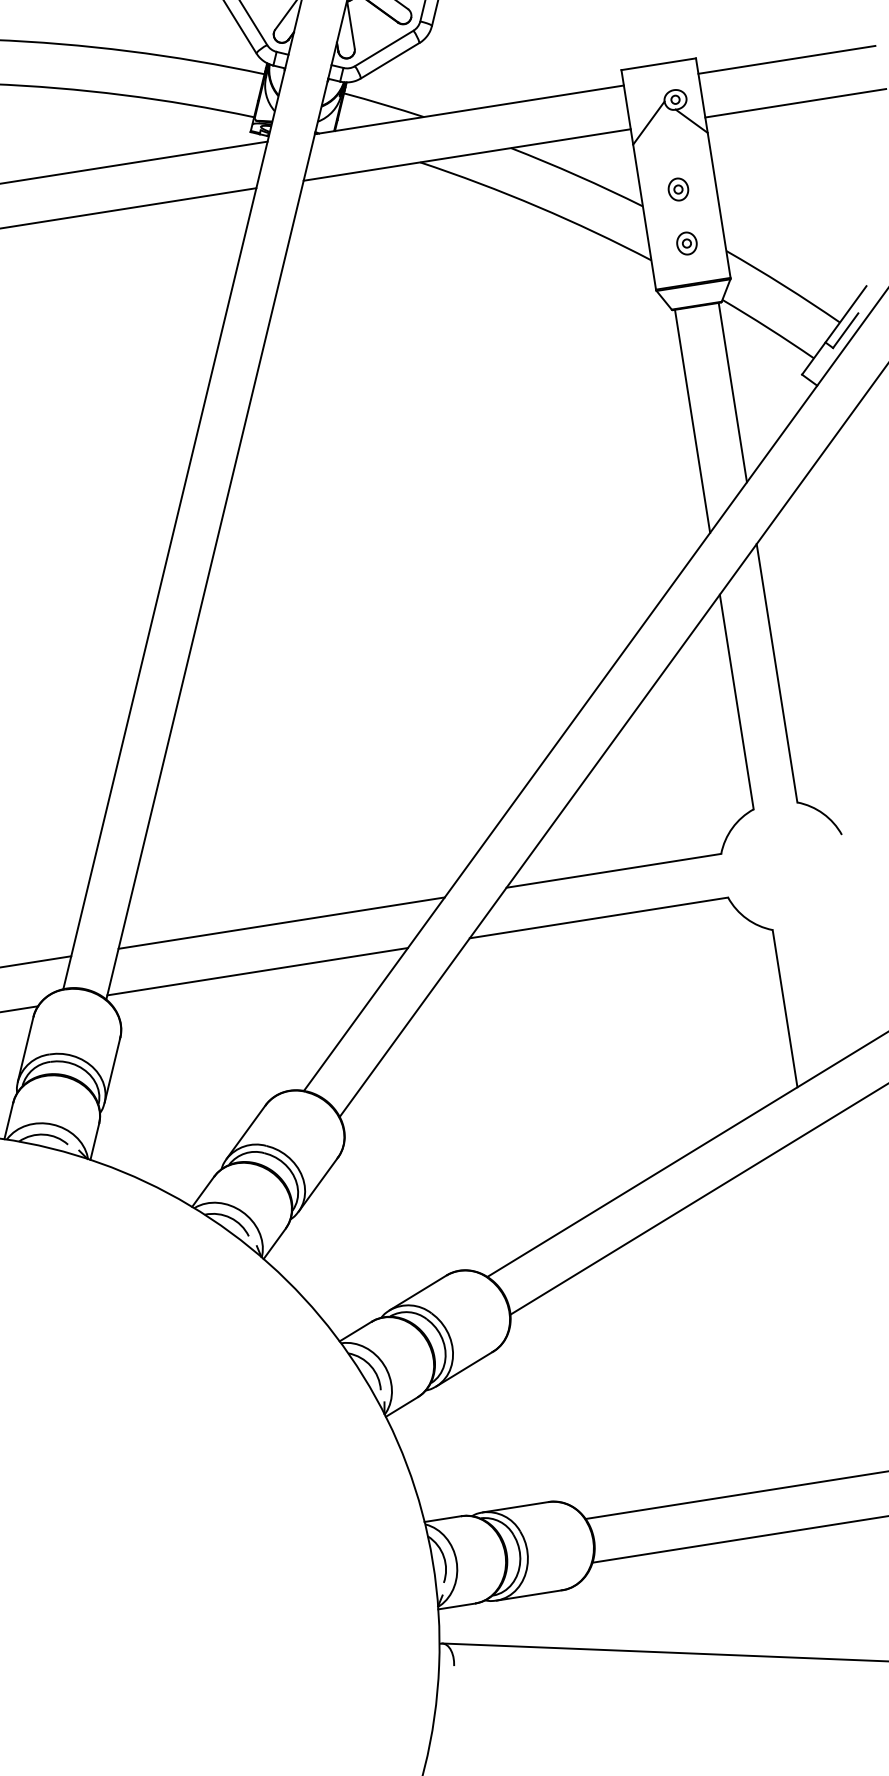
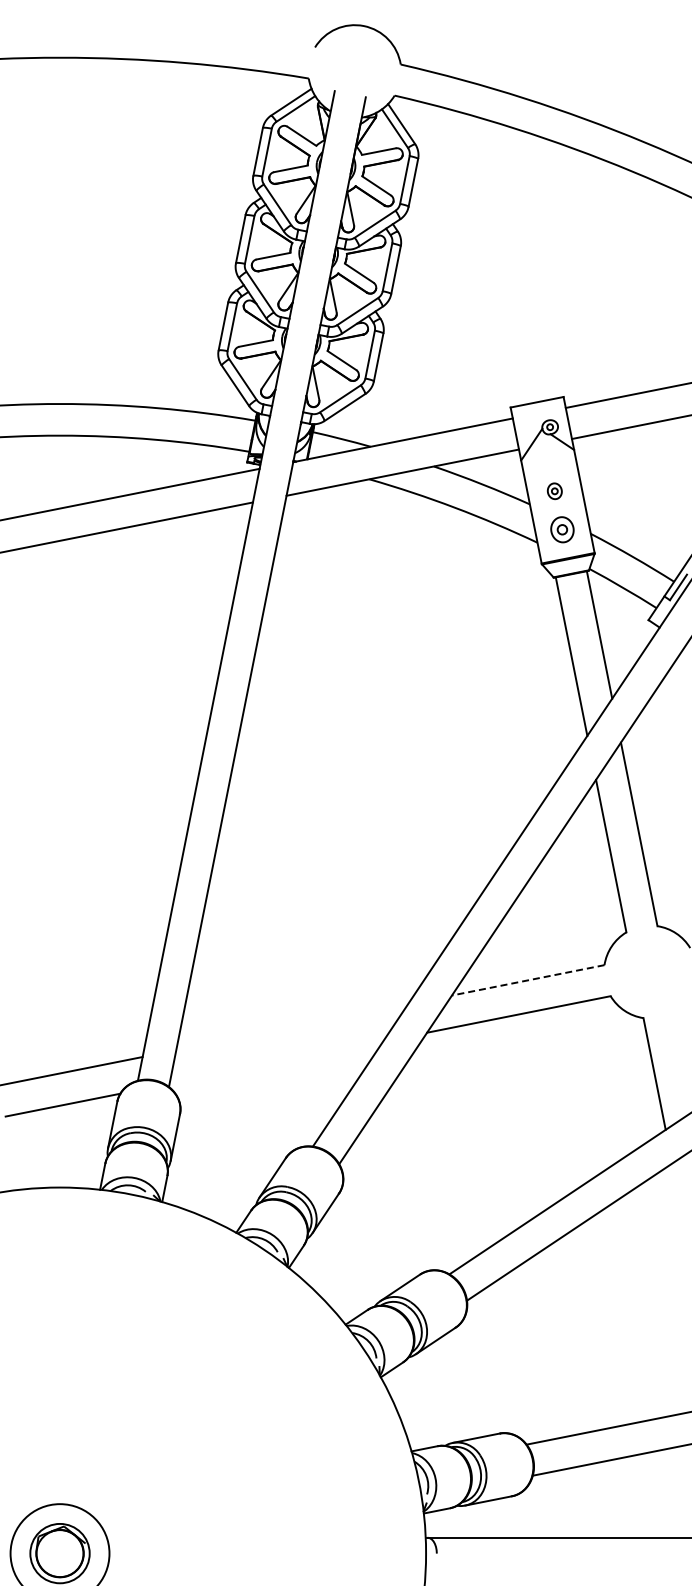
part: (687, 243) -> (562, 529), size x1.6
line: (614, 871) -> (528, 980), solid -> dashed
line: (282, 923) -> (292, 1027), removed
line: (257, 971) -> (276, 1062), removed

